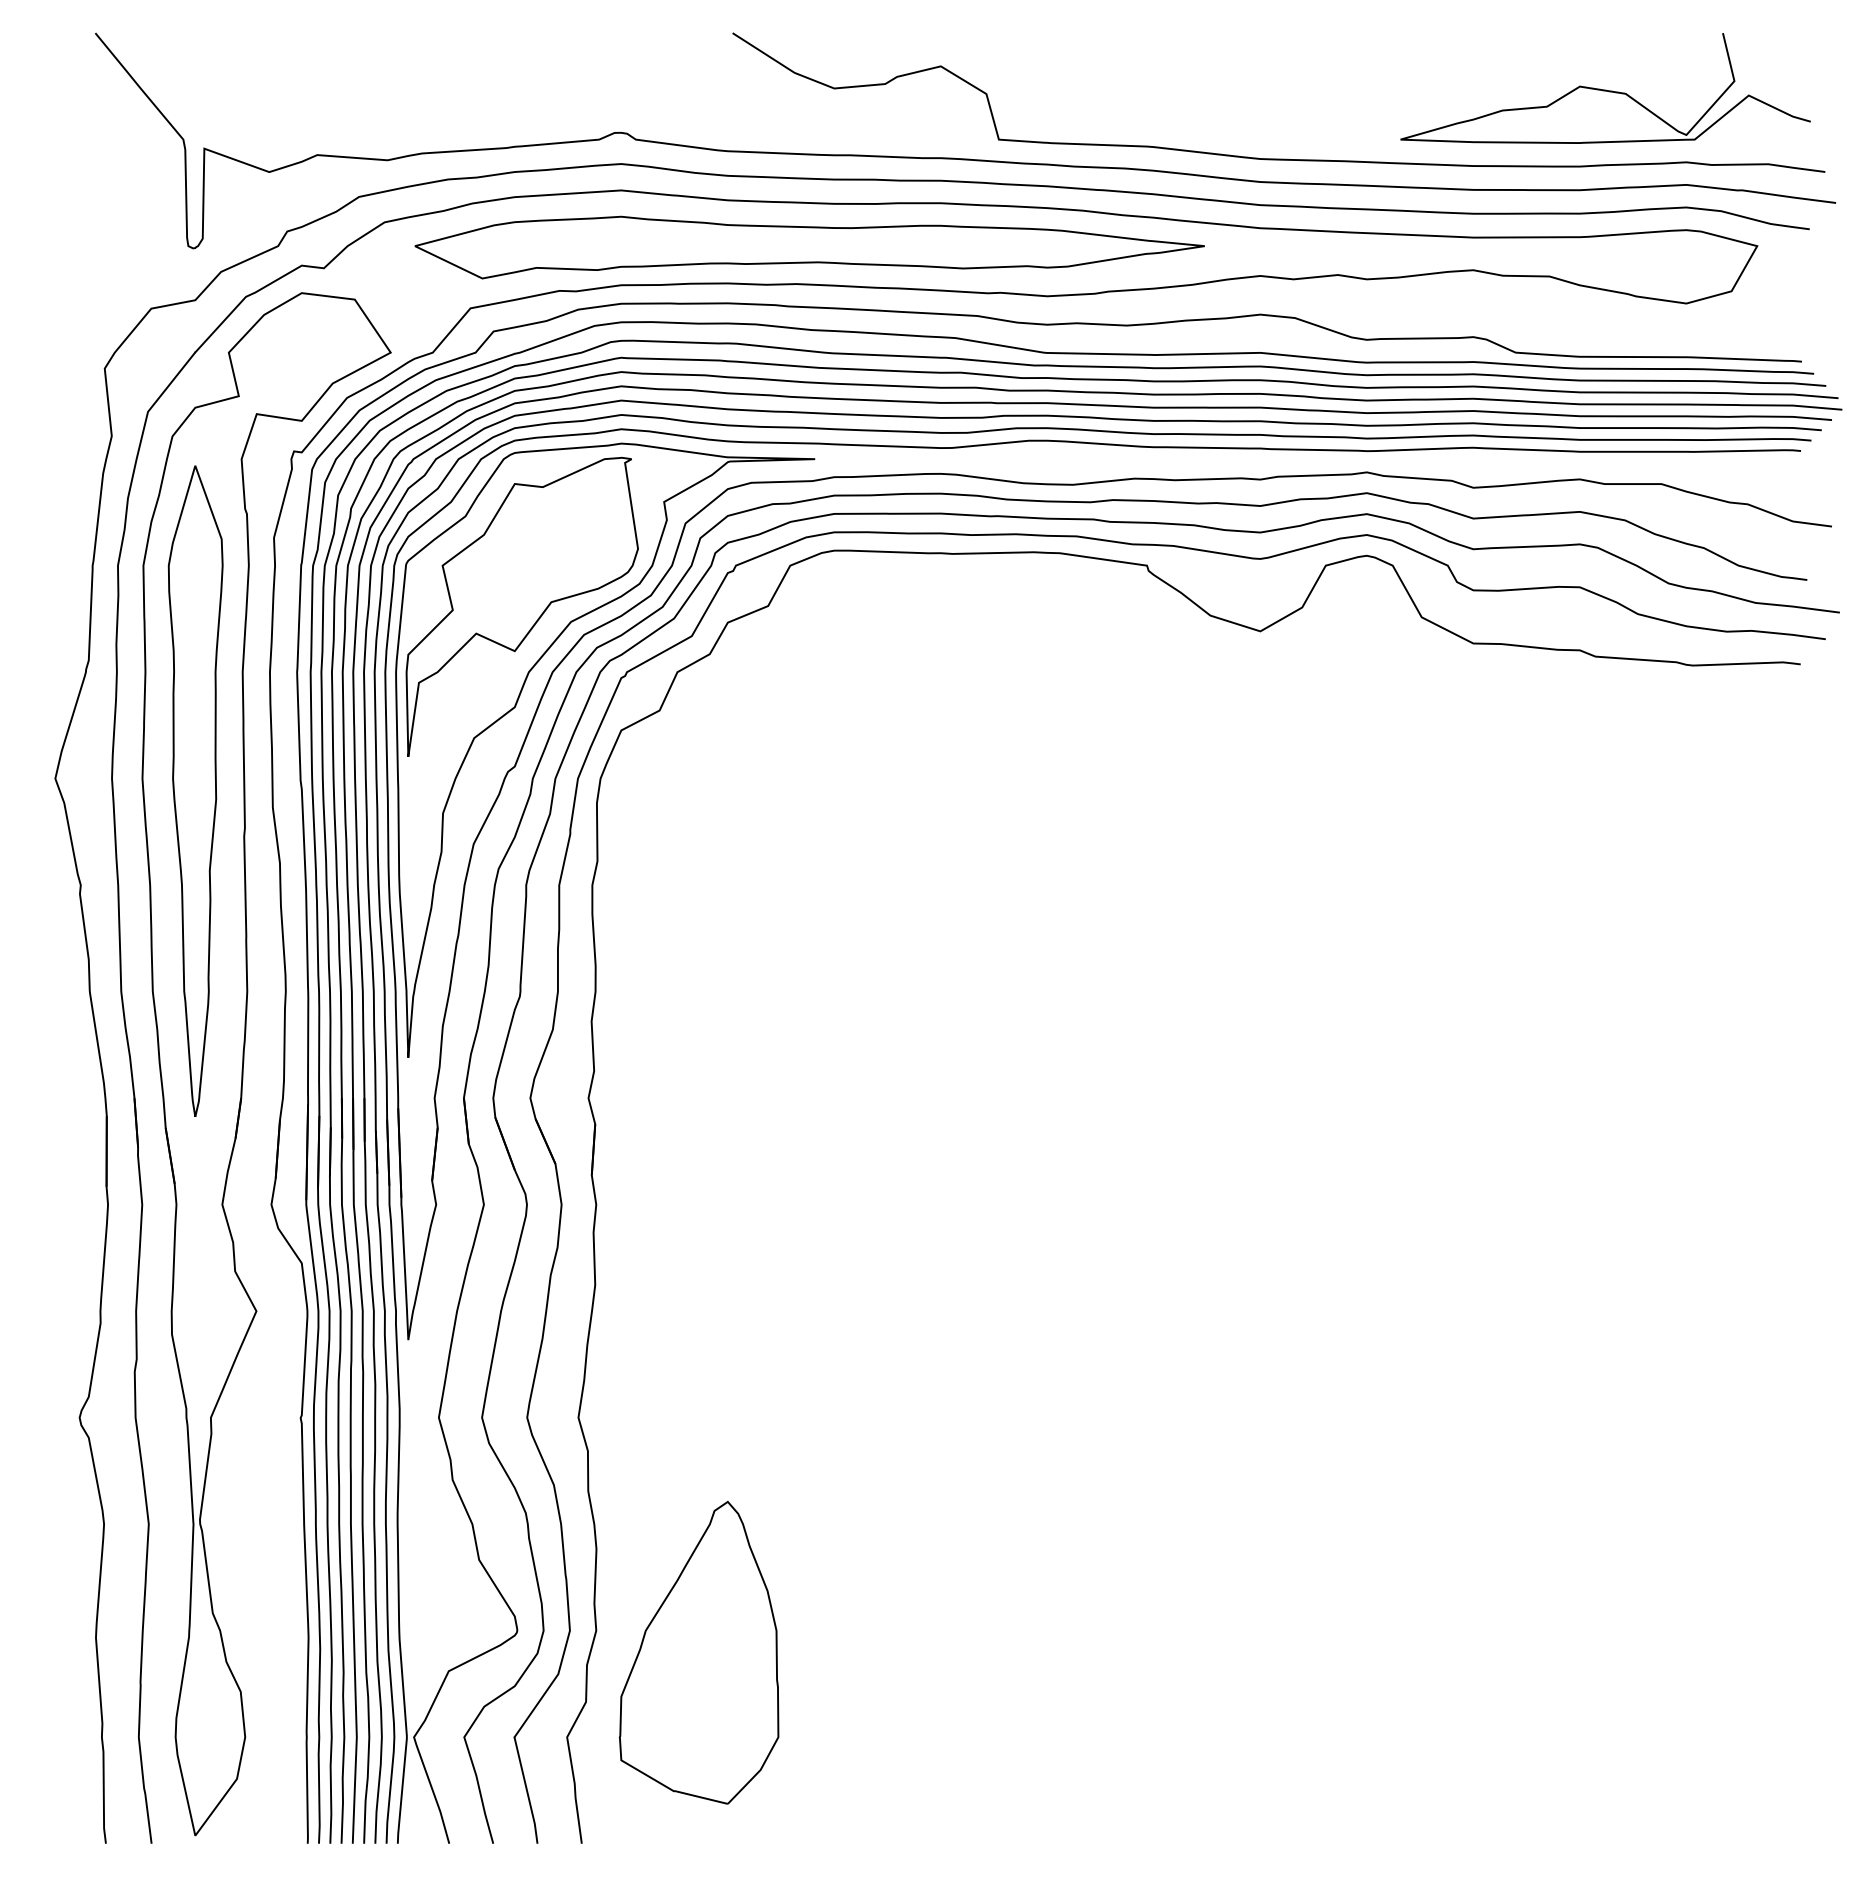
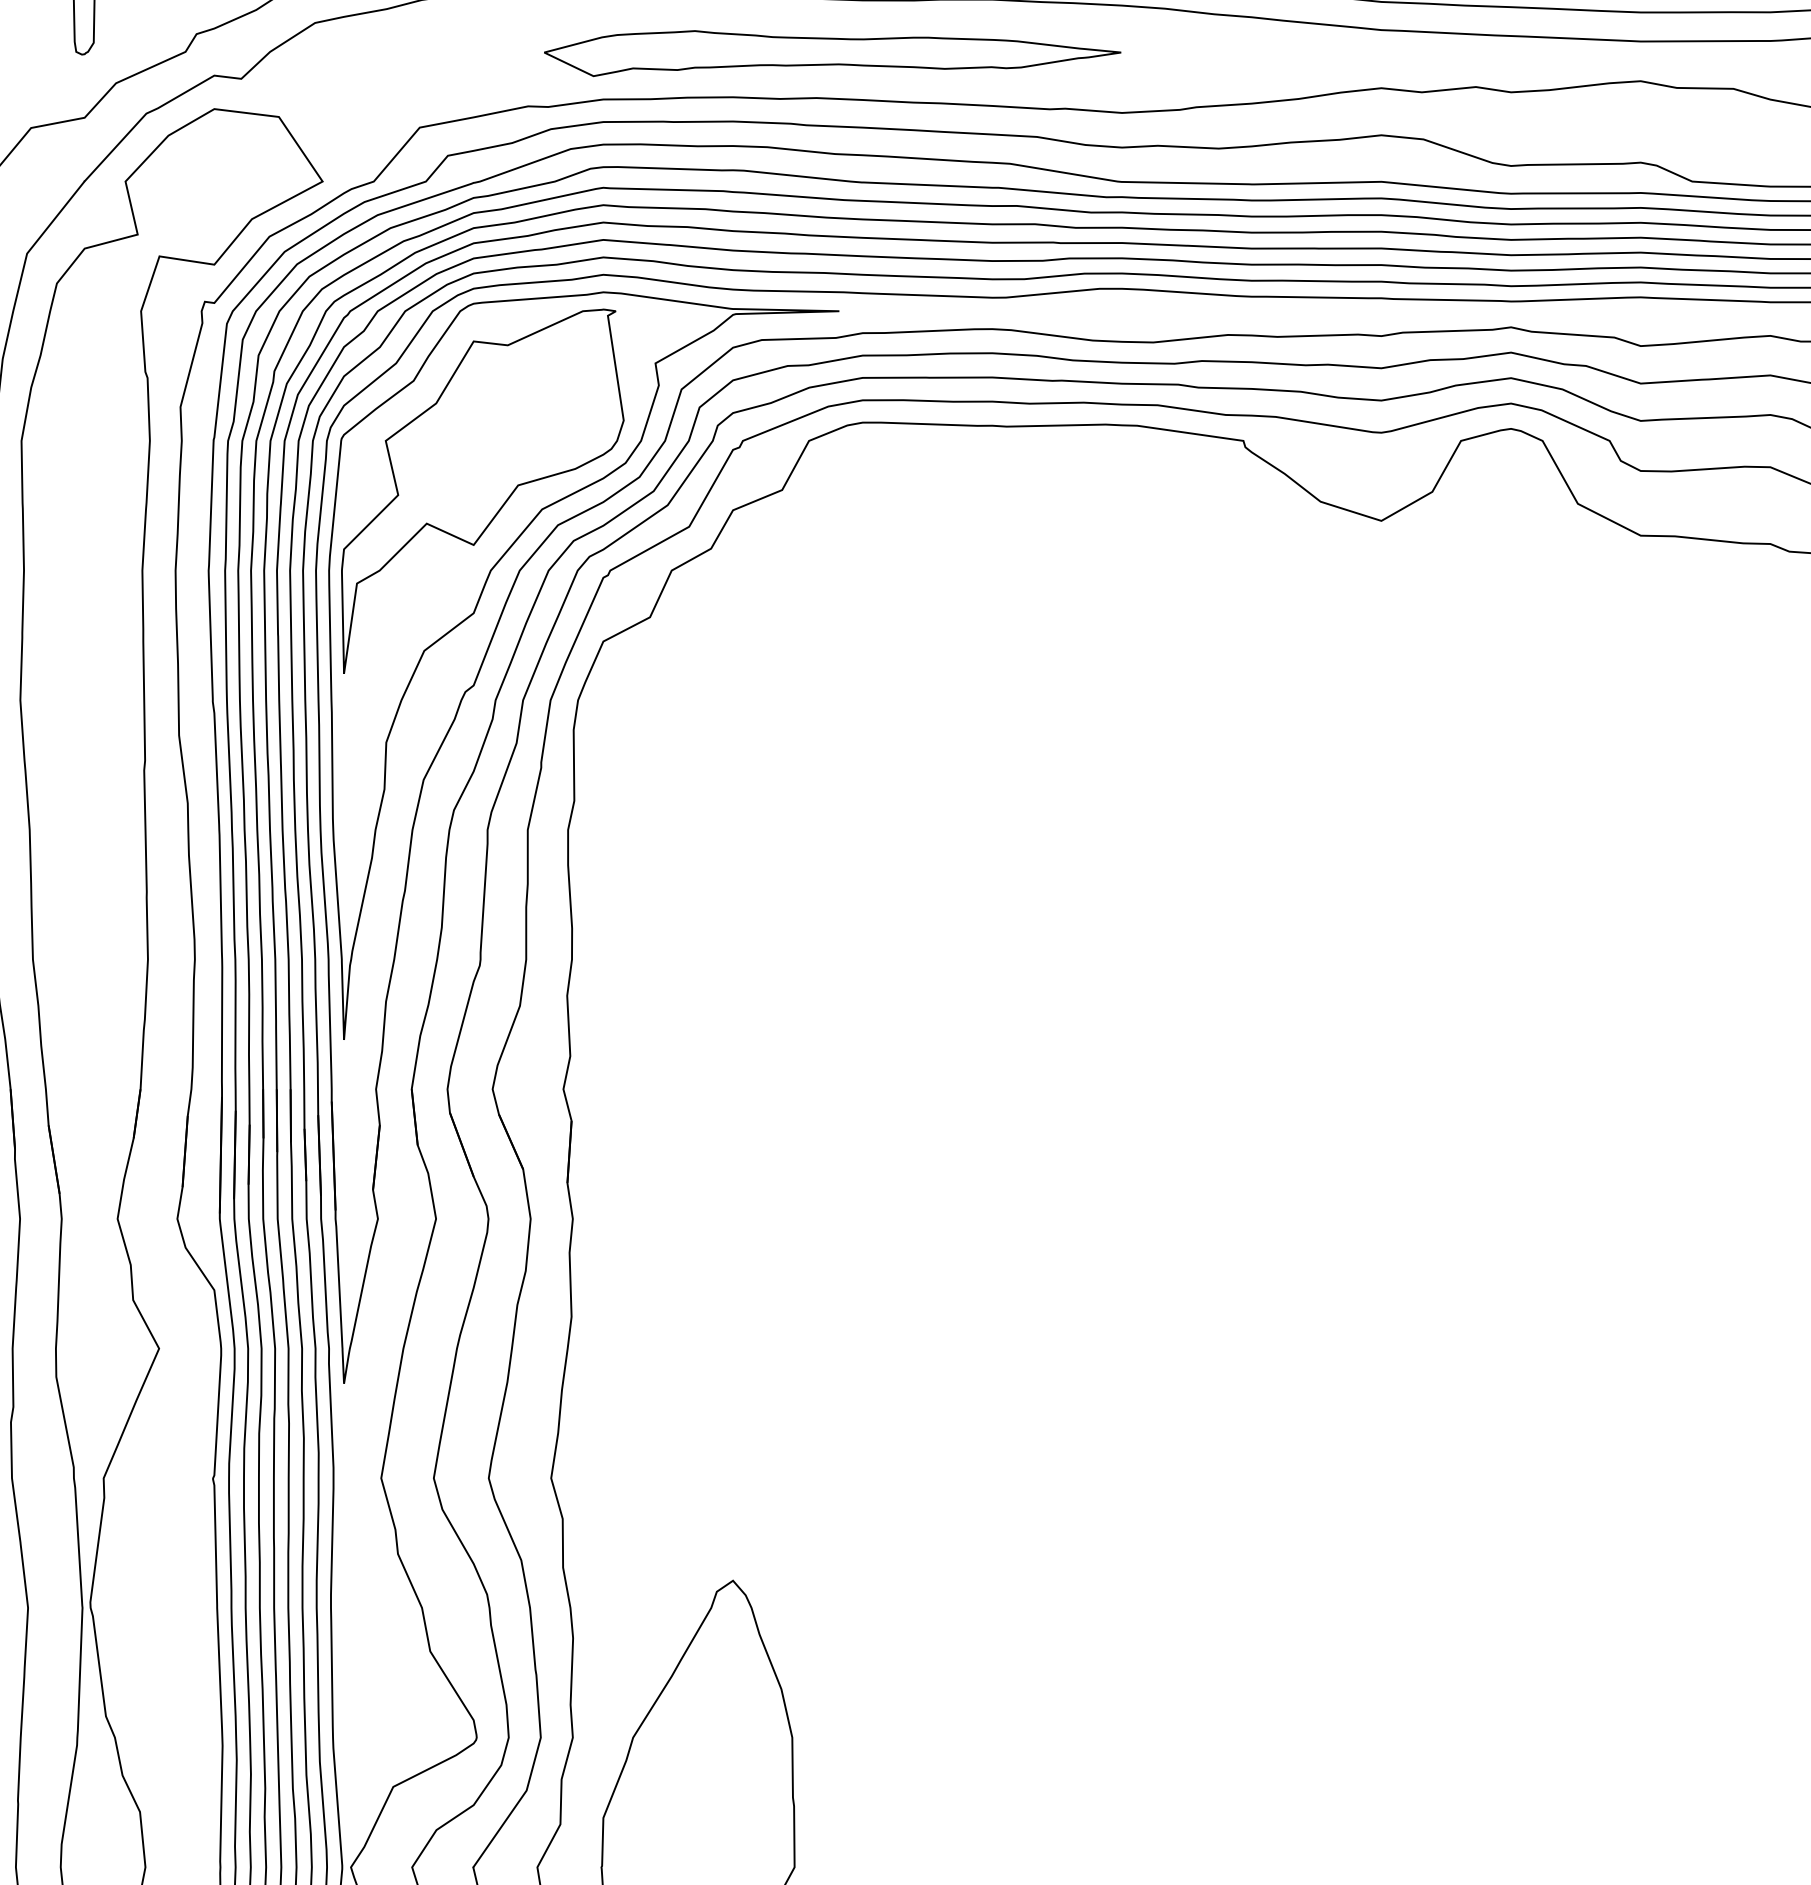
part: (809, 247) -> (832, 53), size x0.6
part: (195, 790) -> (84, 714), removed

